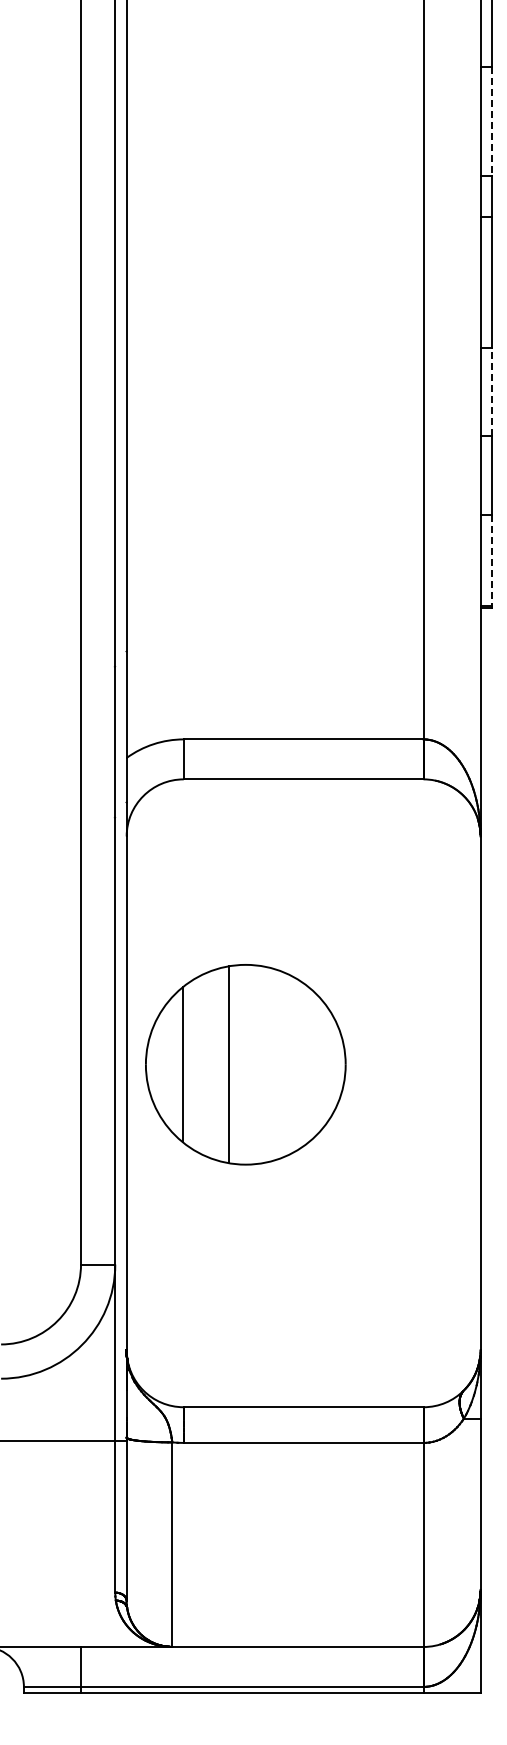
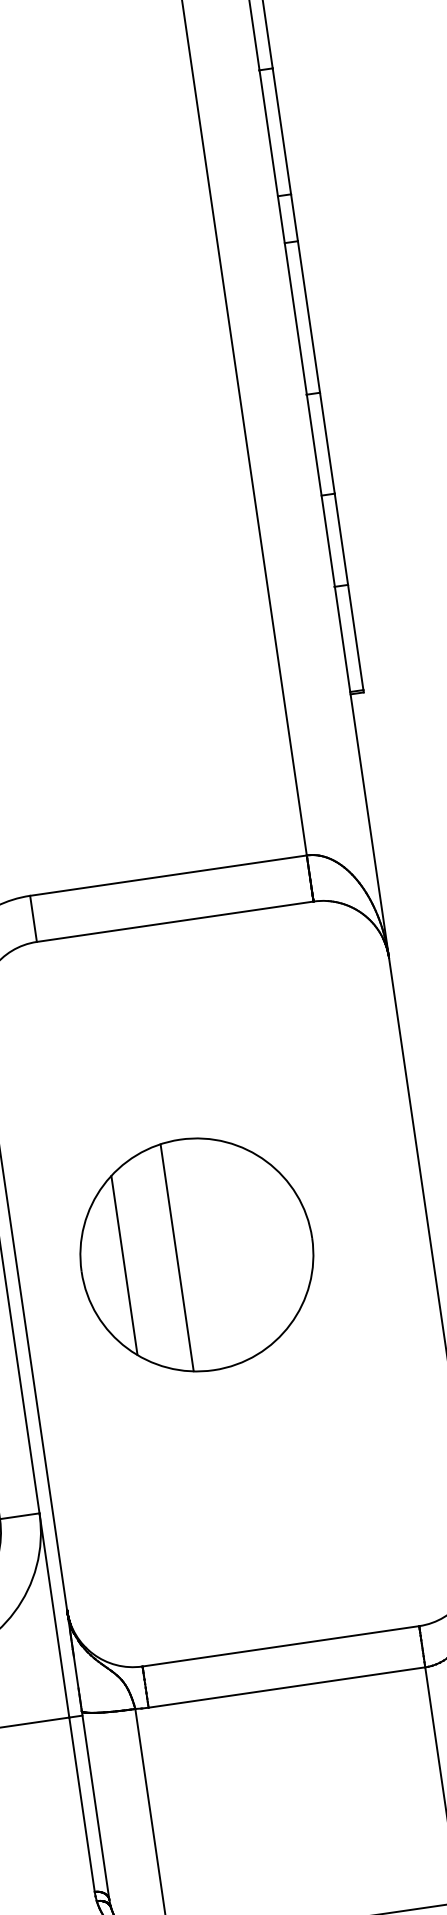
line: (492, 121) -> (282, 130), dashed -> solid
line: (492, 392) -> (328, 443), dashed -> solid
line: (492, 560) -> (356, 637), dashed -> solid
part: (245, 1064) -> (196, 1254), moved

